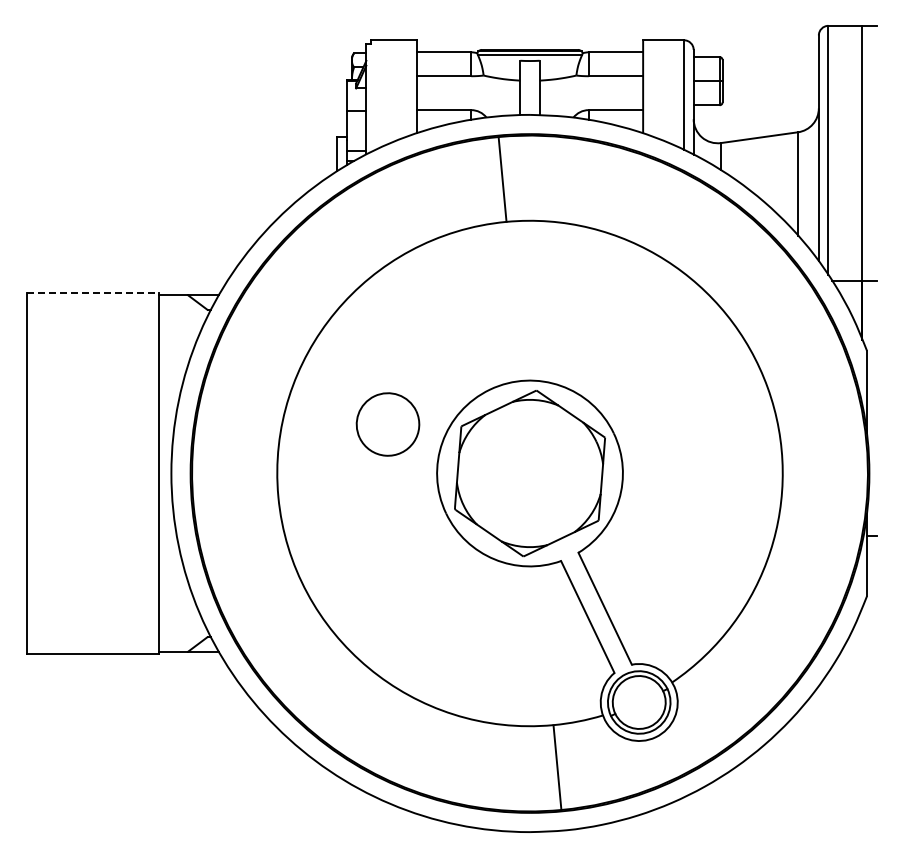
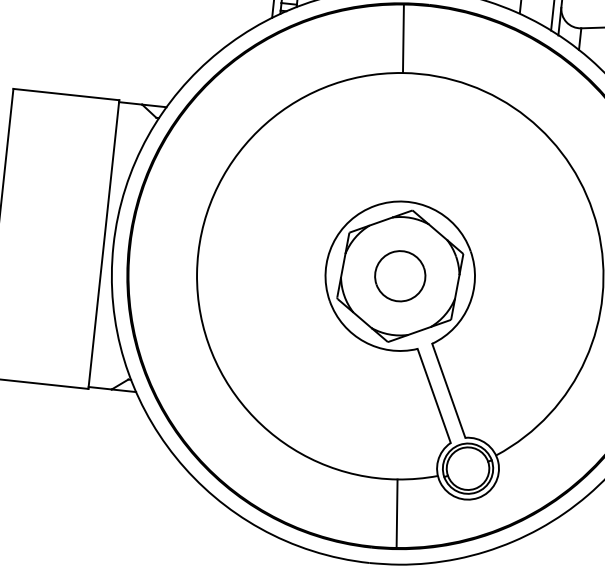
line: (93, 293) -> (66, 95), dashed -> solid
part: (387, 424) -> (399, 276), moved

